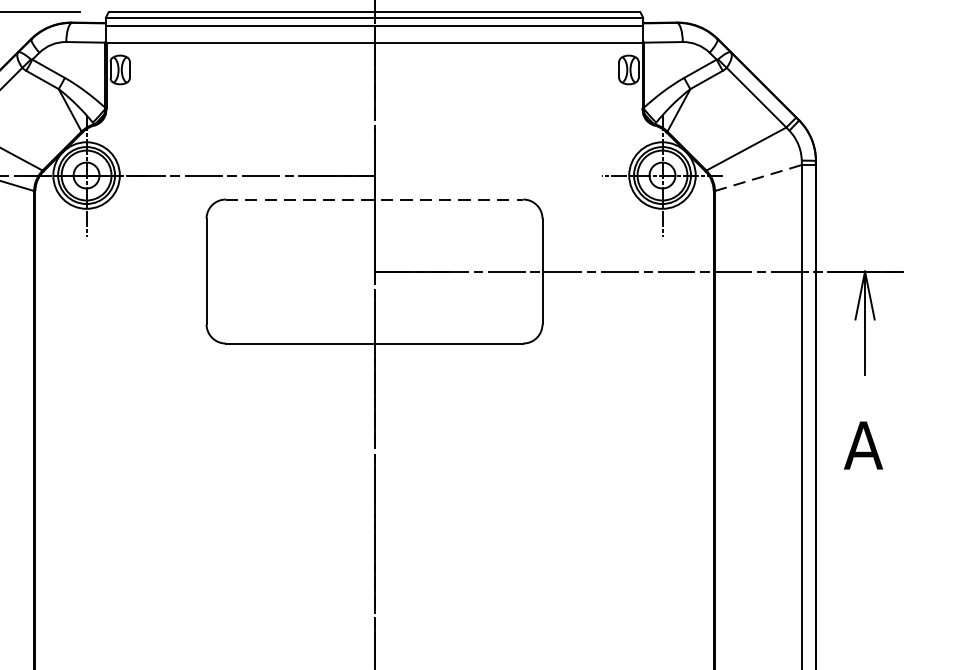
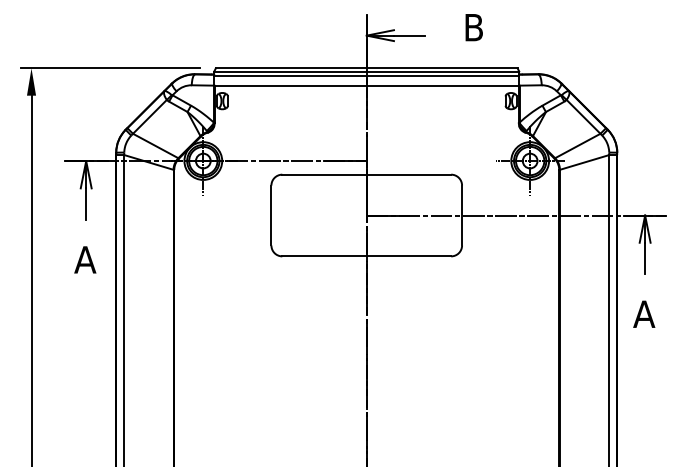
line: (758, 178) -> (584, 162), dashed -> solid
line: (375, 199) -> (367, 174), dashed -> solid

